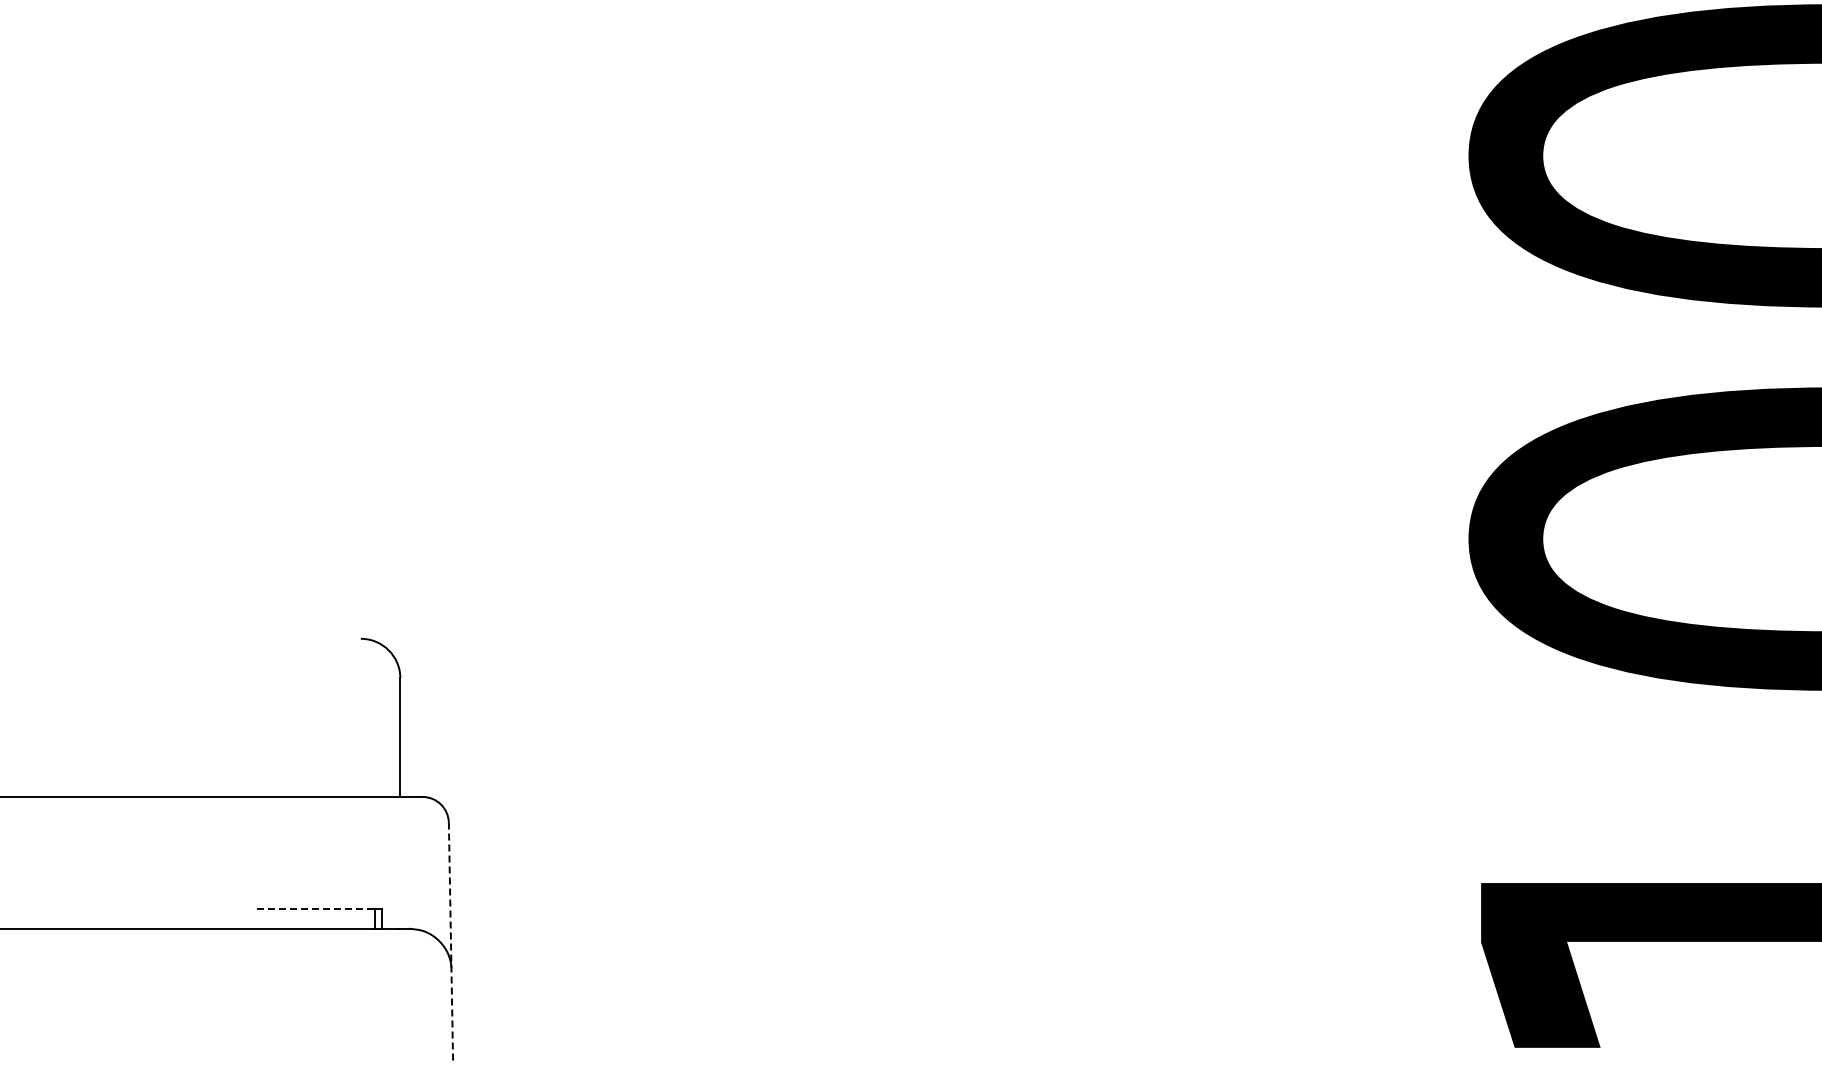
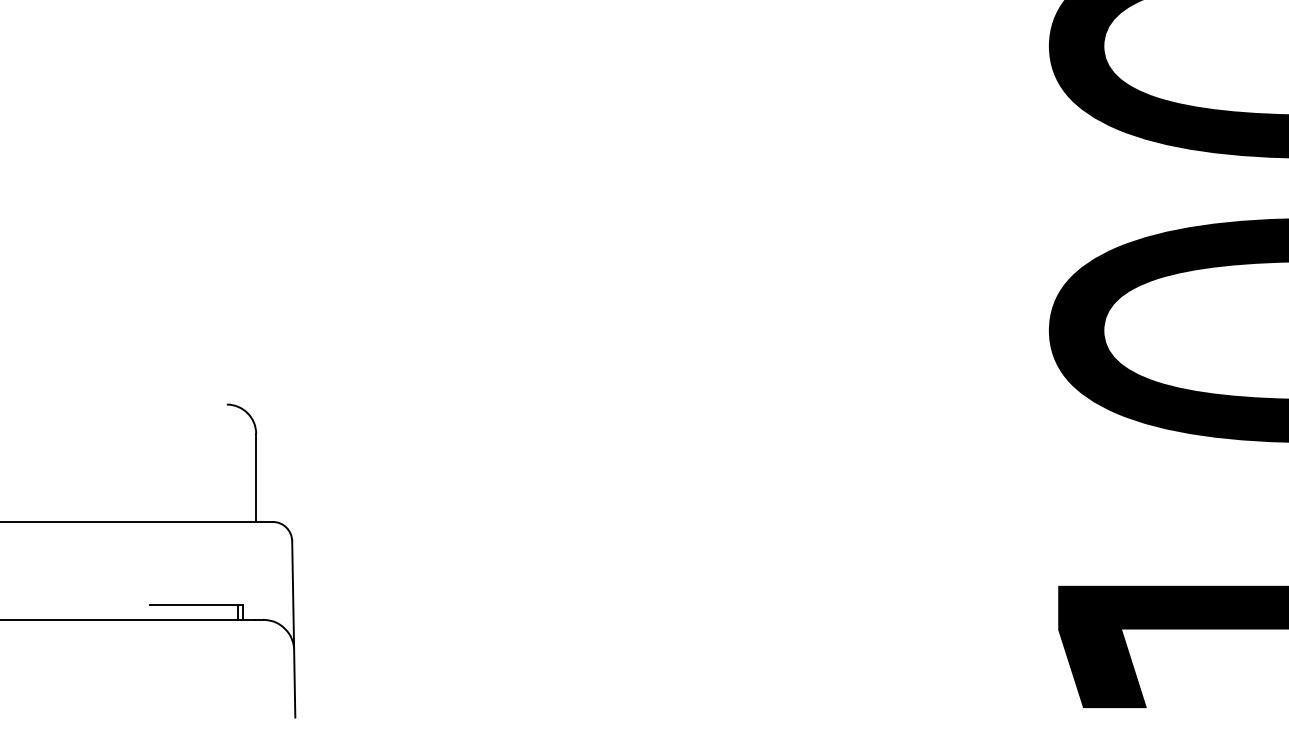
line: (316, 908) -> (193, 604), dashed -> solid
line: (450, 941) -> (293, 629), dashed -> solid

